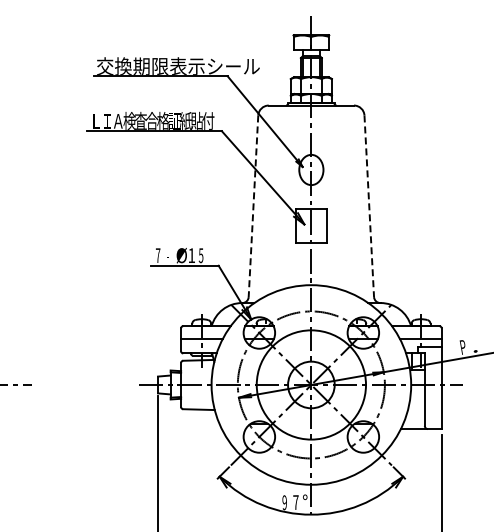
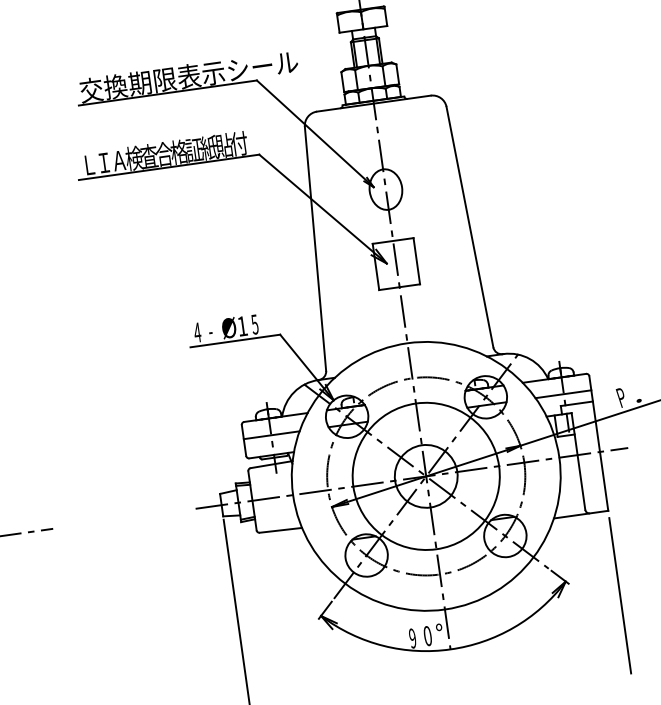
line: (253, 206) -> (315, 249), dashed -> solid
line: (369, 206) -> (470, 227), dashed -> solid
text: (157, 255) -> (196, 332), 7 -> 4
text: (295, 502) -> (427, 636), 7 -> 0

